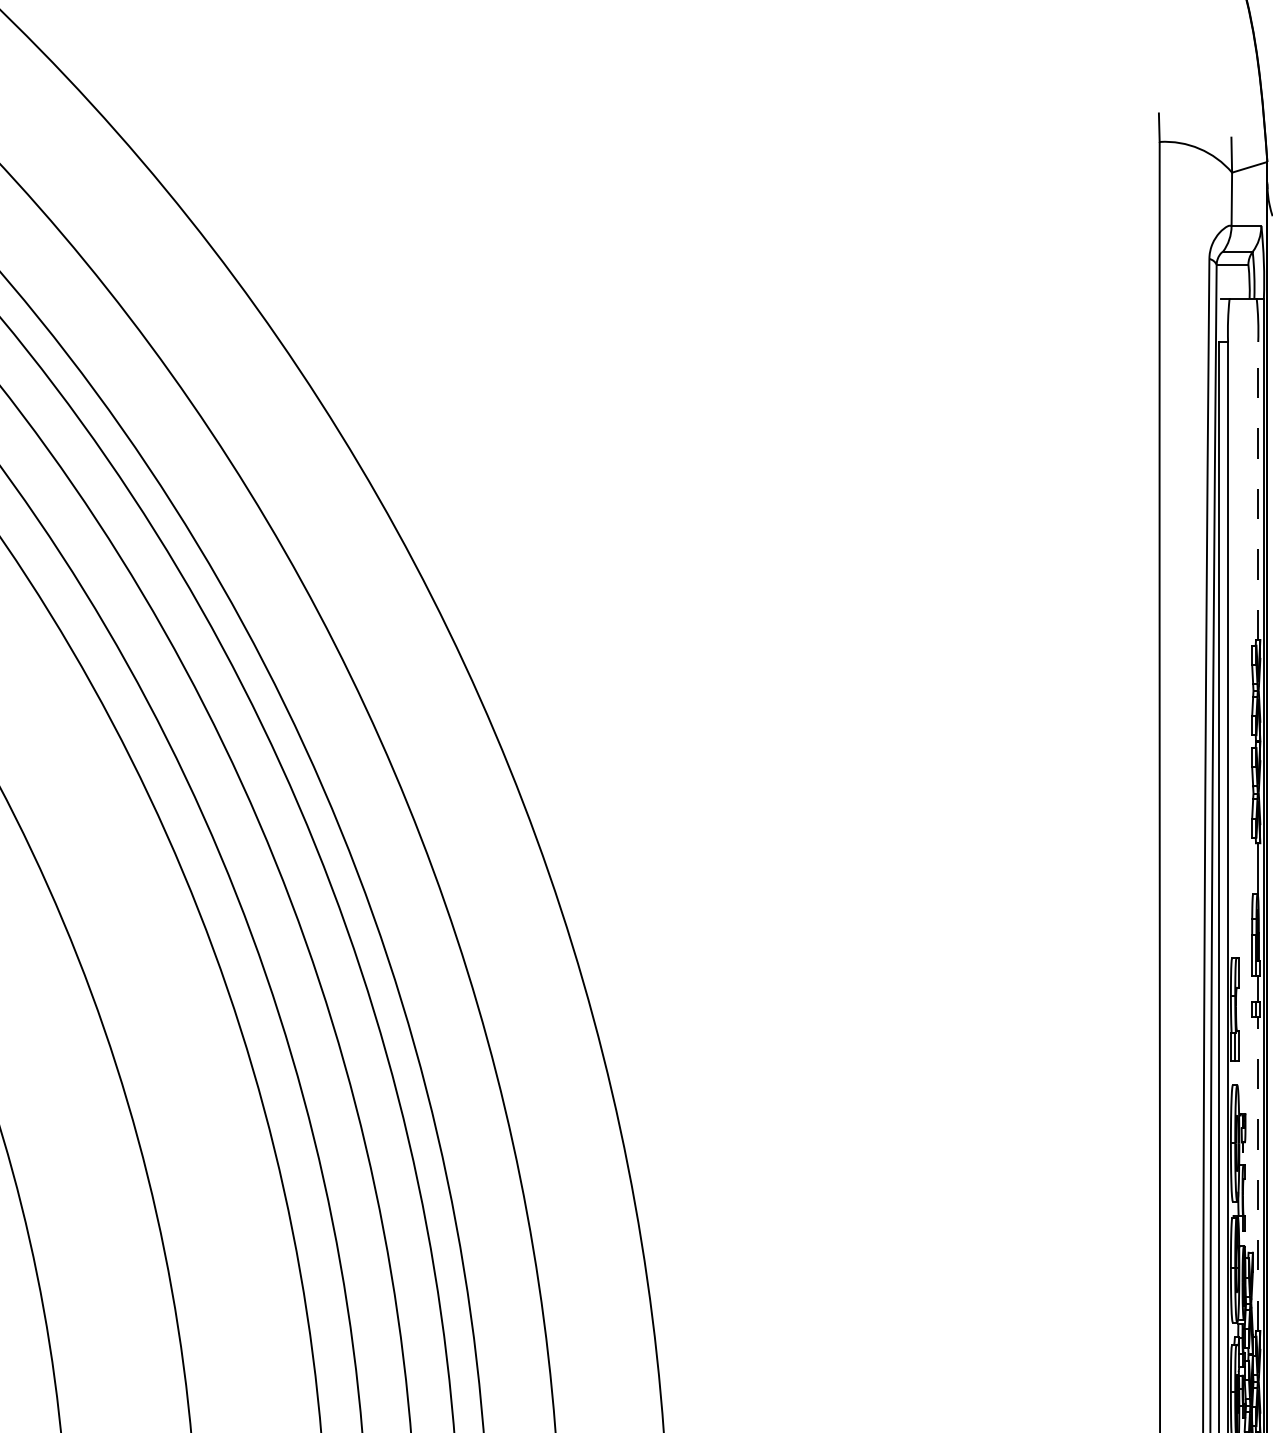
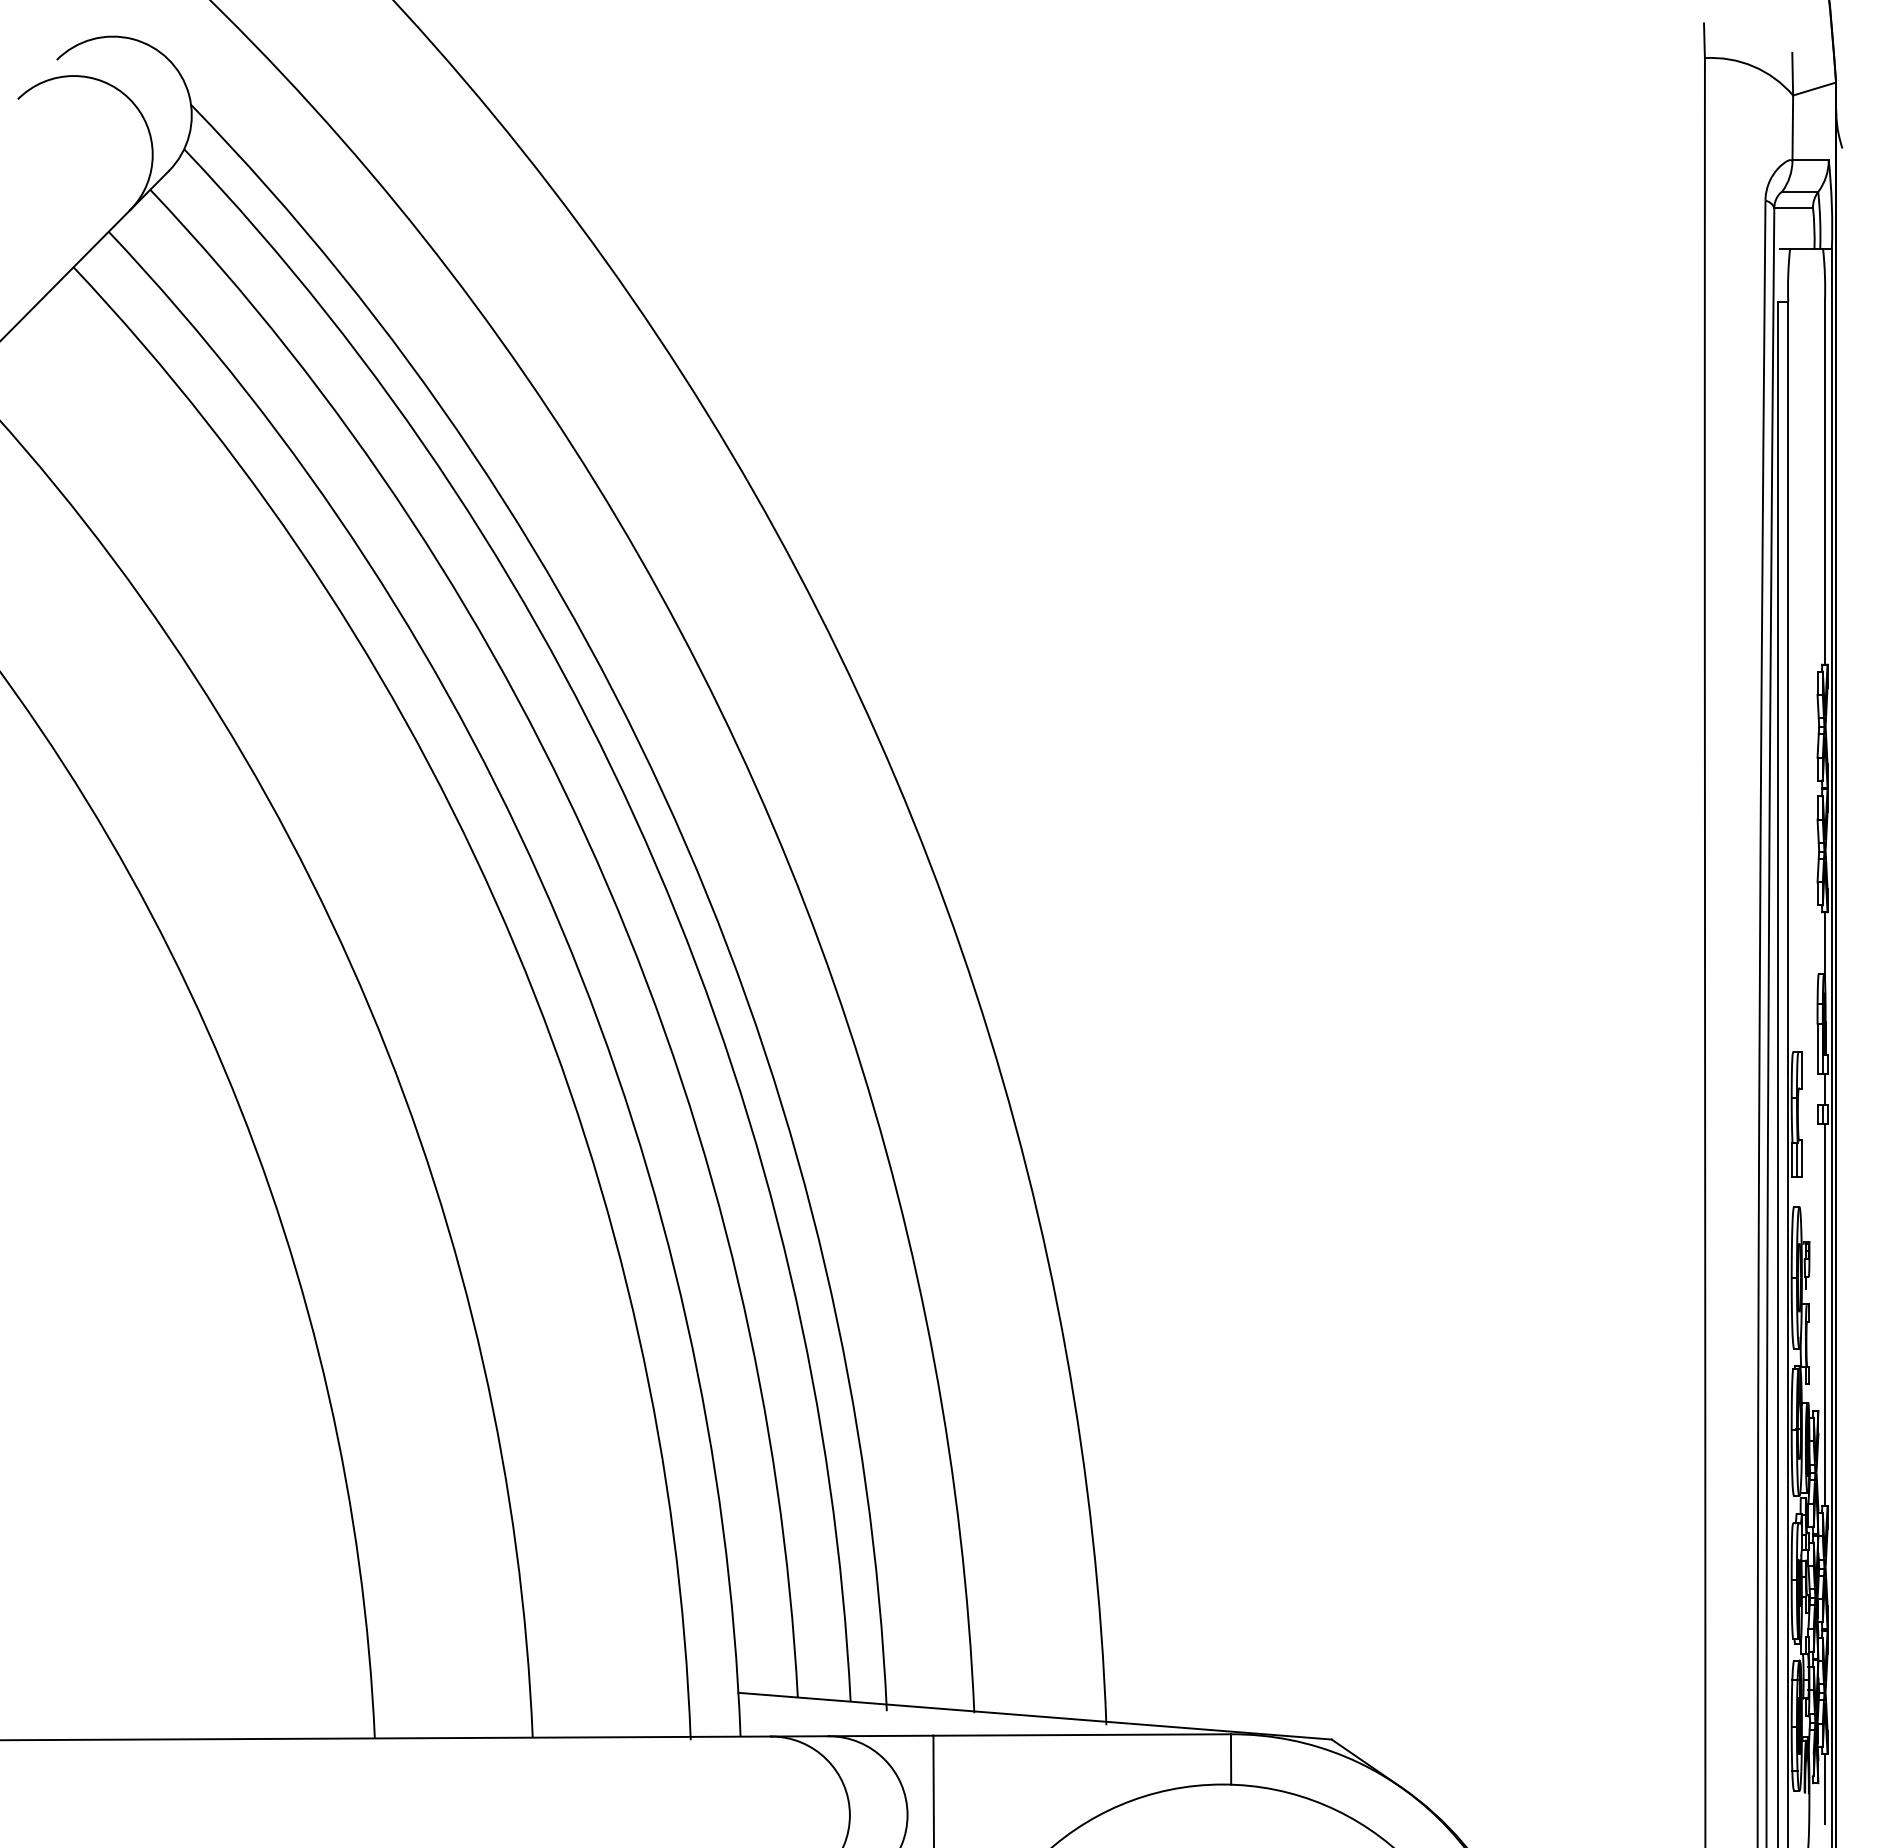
line: (1257, 490) -> (1824, 482), dashed -> solid
line: (1257, 1174) -> (1824, 1315), dashed -> solid

